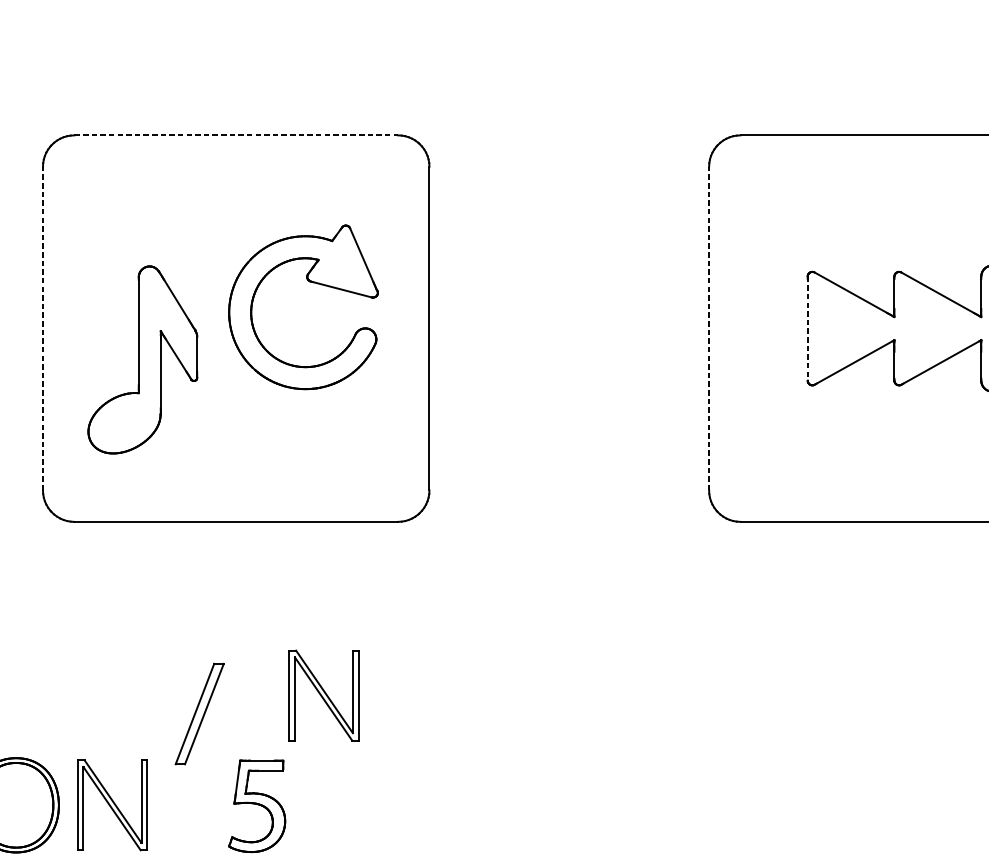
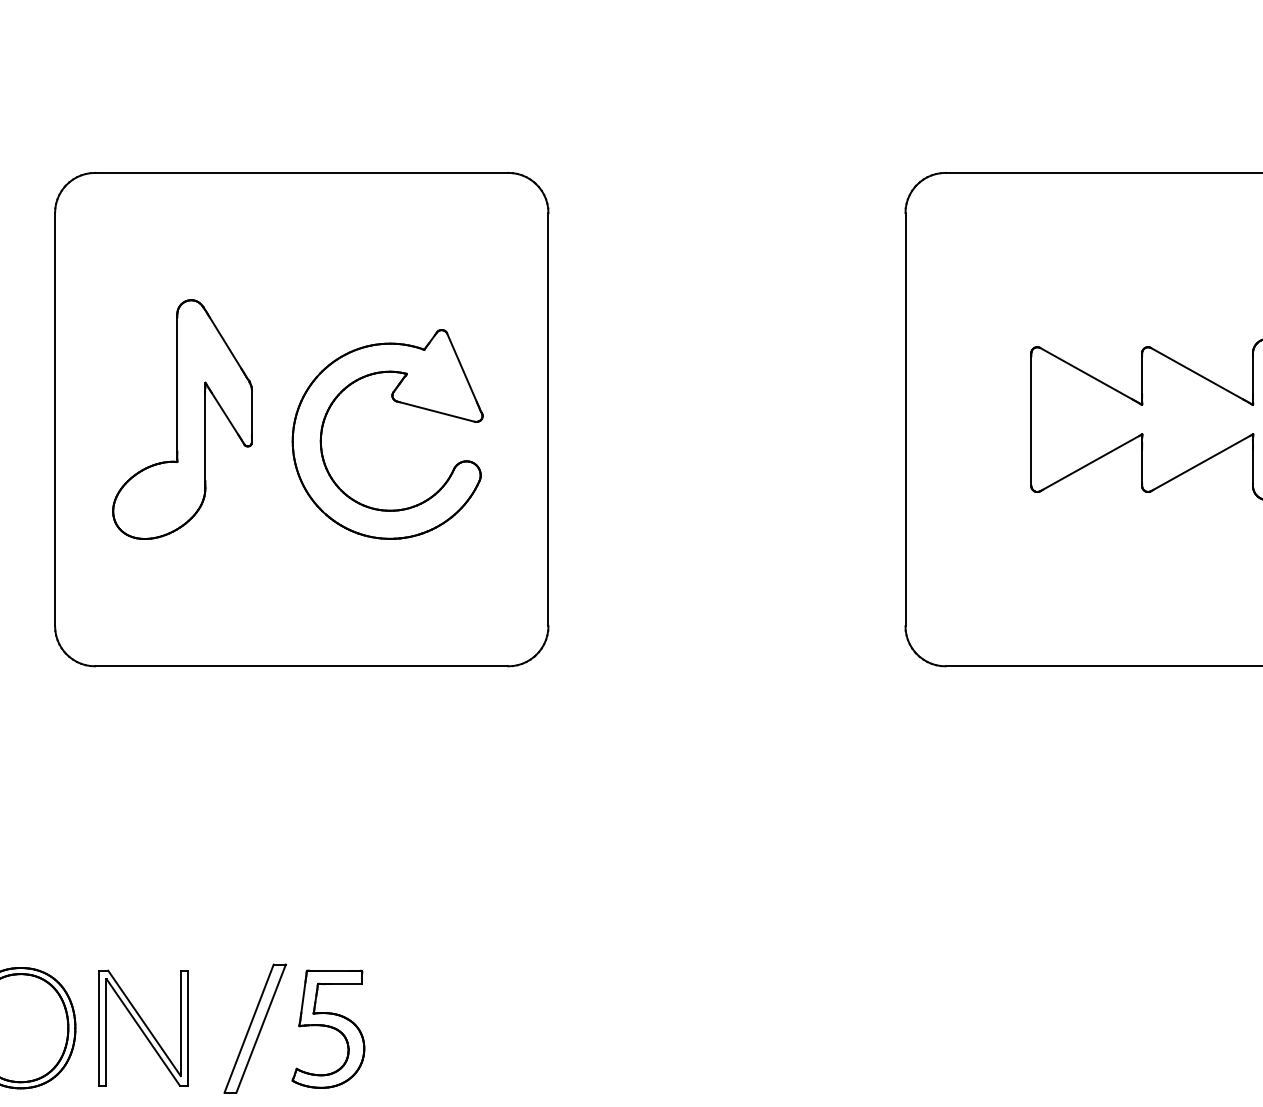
line: (236, 135) -> (301, 172), dashed -> solid
part: (309, 282) -> (395, 402), moved
line: (43, 328) -> (55, 419), dashed -> solid
line: (709, 328) -> (905, 419), dashed -> solid
line: (807, 329) -> (1031, 420), dashed -> solid
part: (142, 359) -> (182, 419), moved
part: (323, 695) -> (413, 887), removed
part: (199, 713) -> (254, 1028), moved

